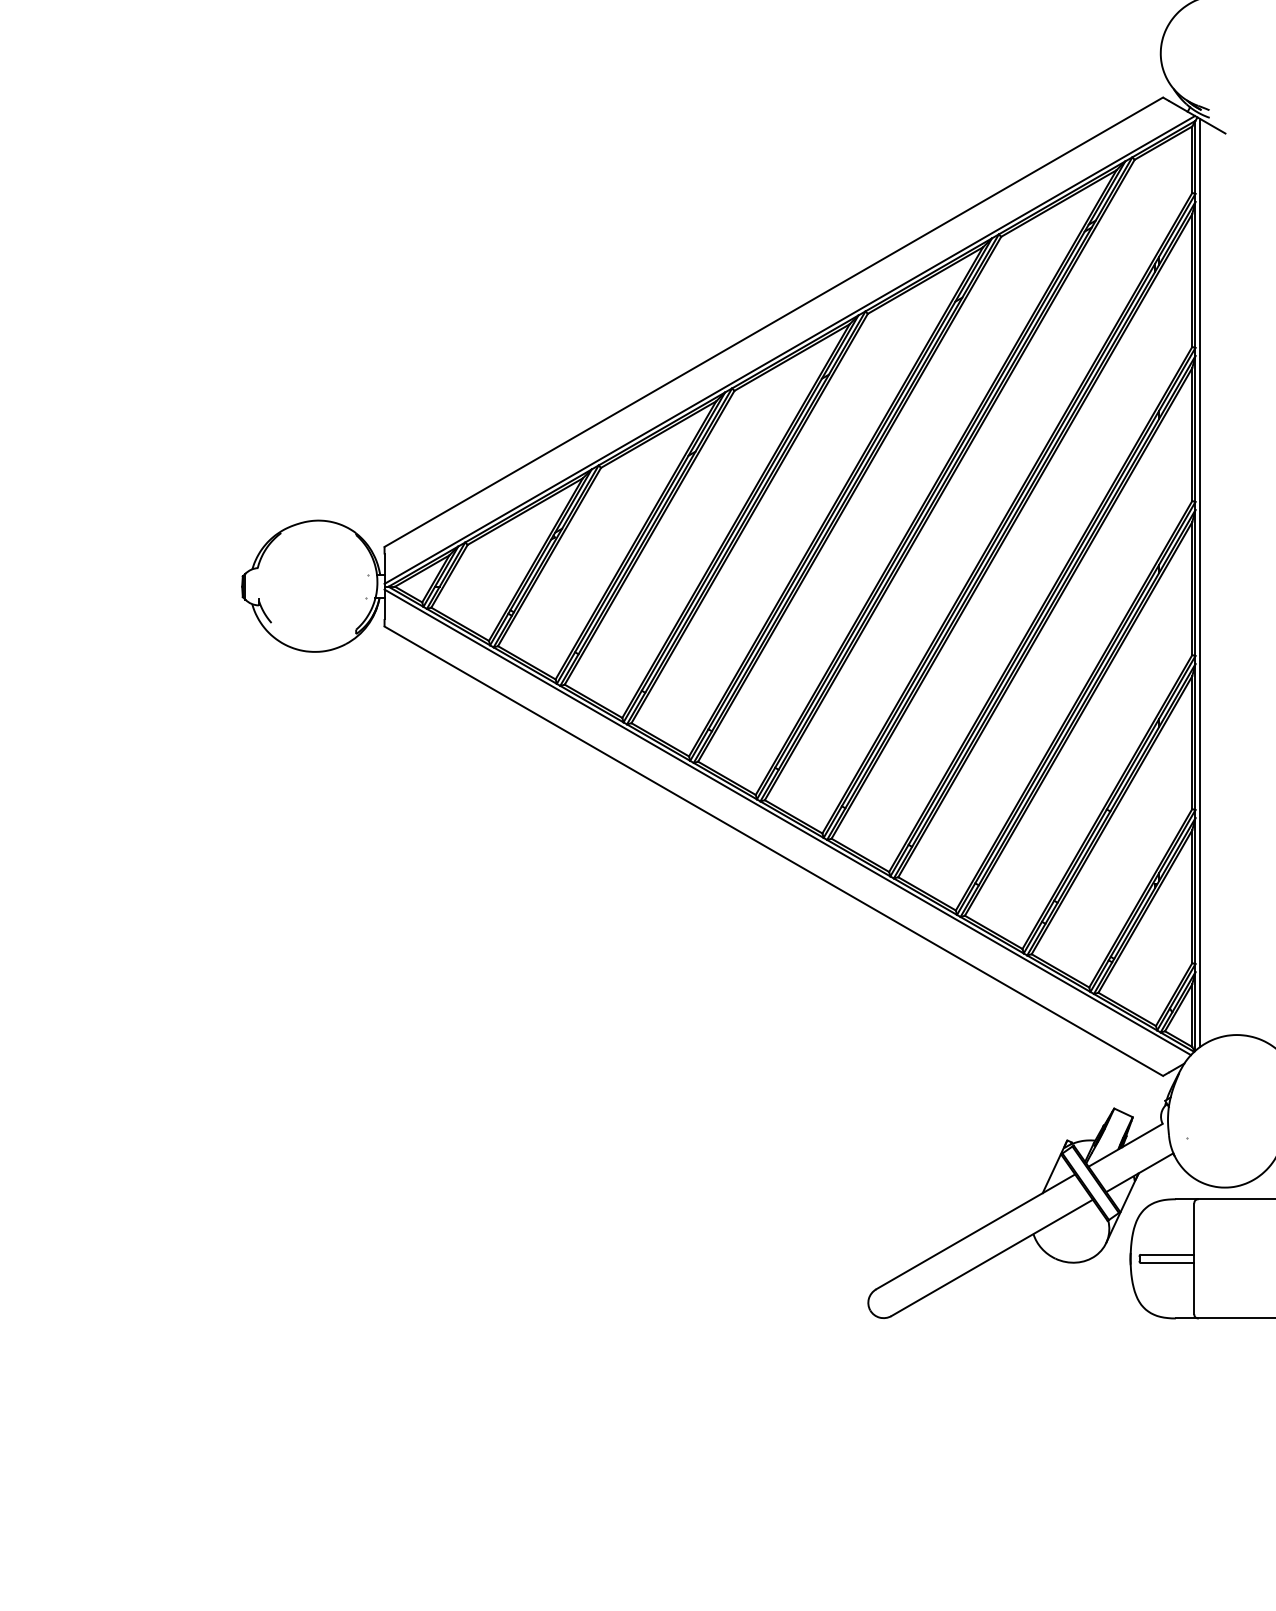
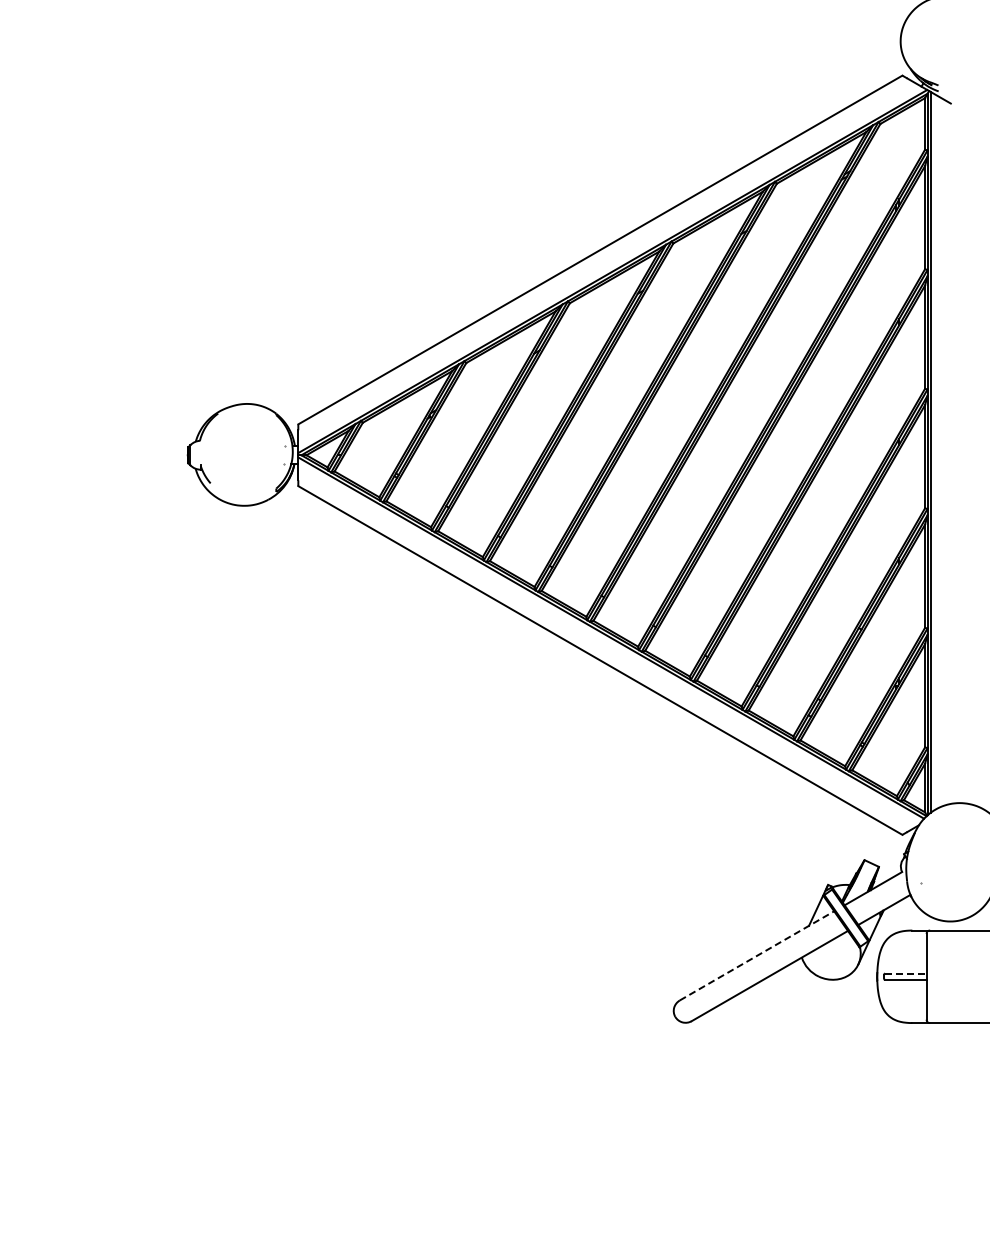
line: (976, 1231) -> (757, 955), solid -> dashed
line: (1167, 1254) -> (905, 973), solid -> dashed

